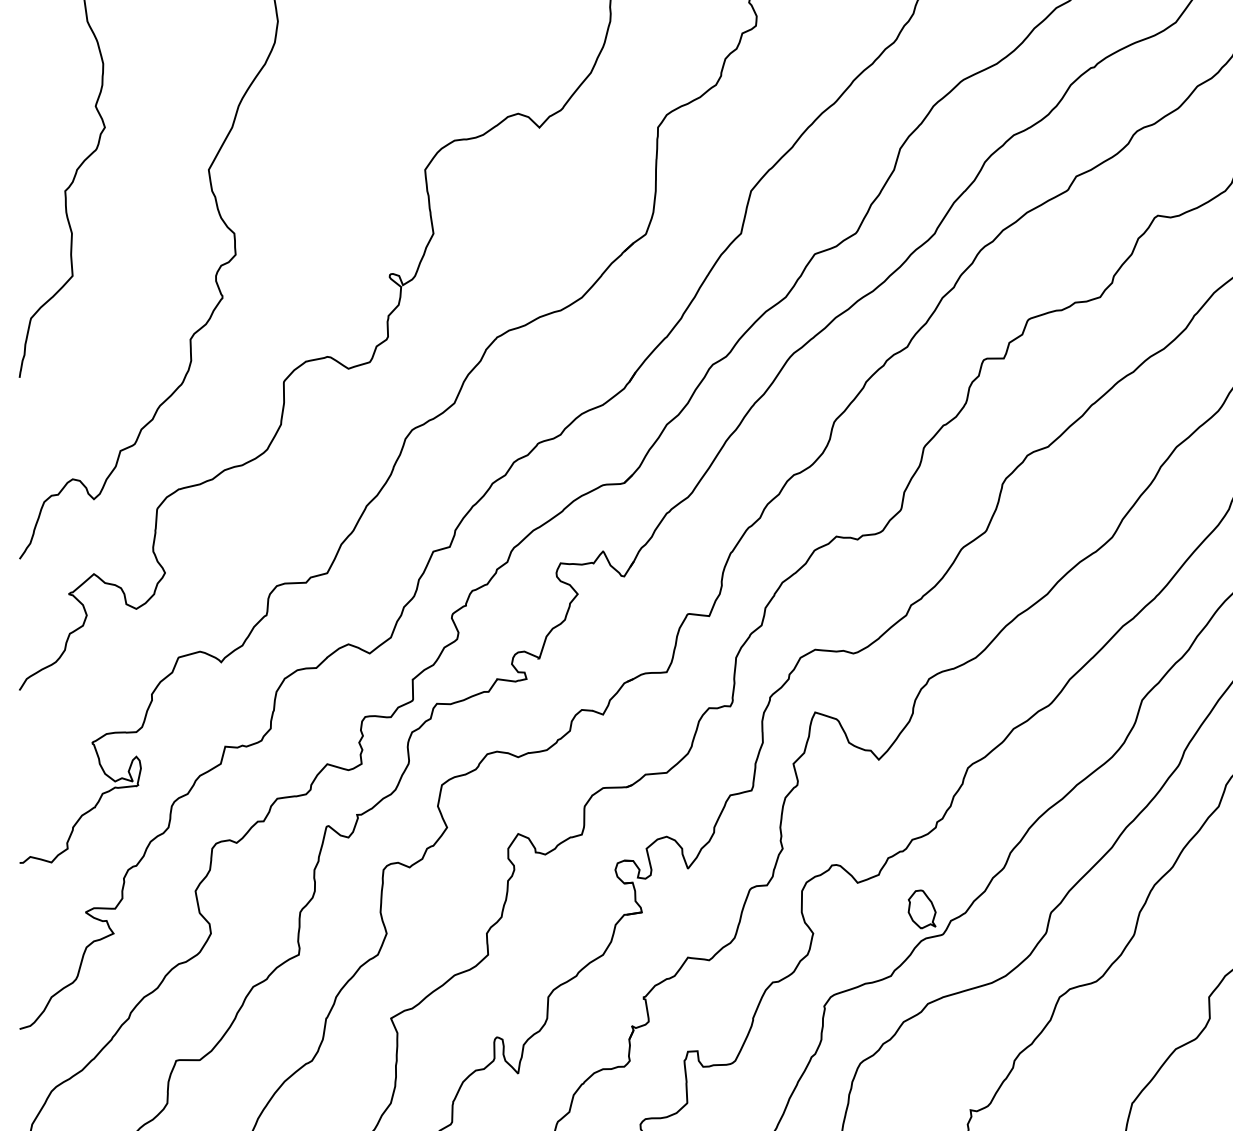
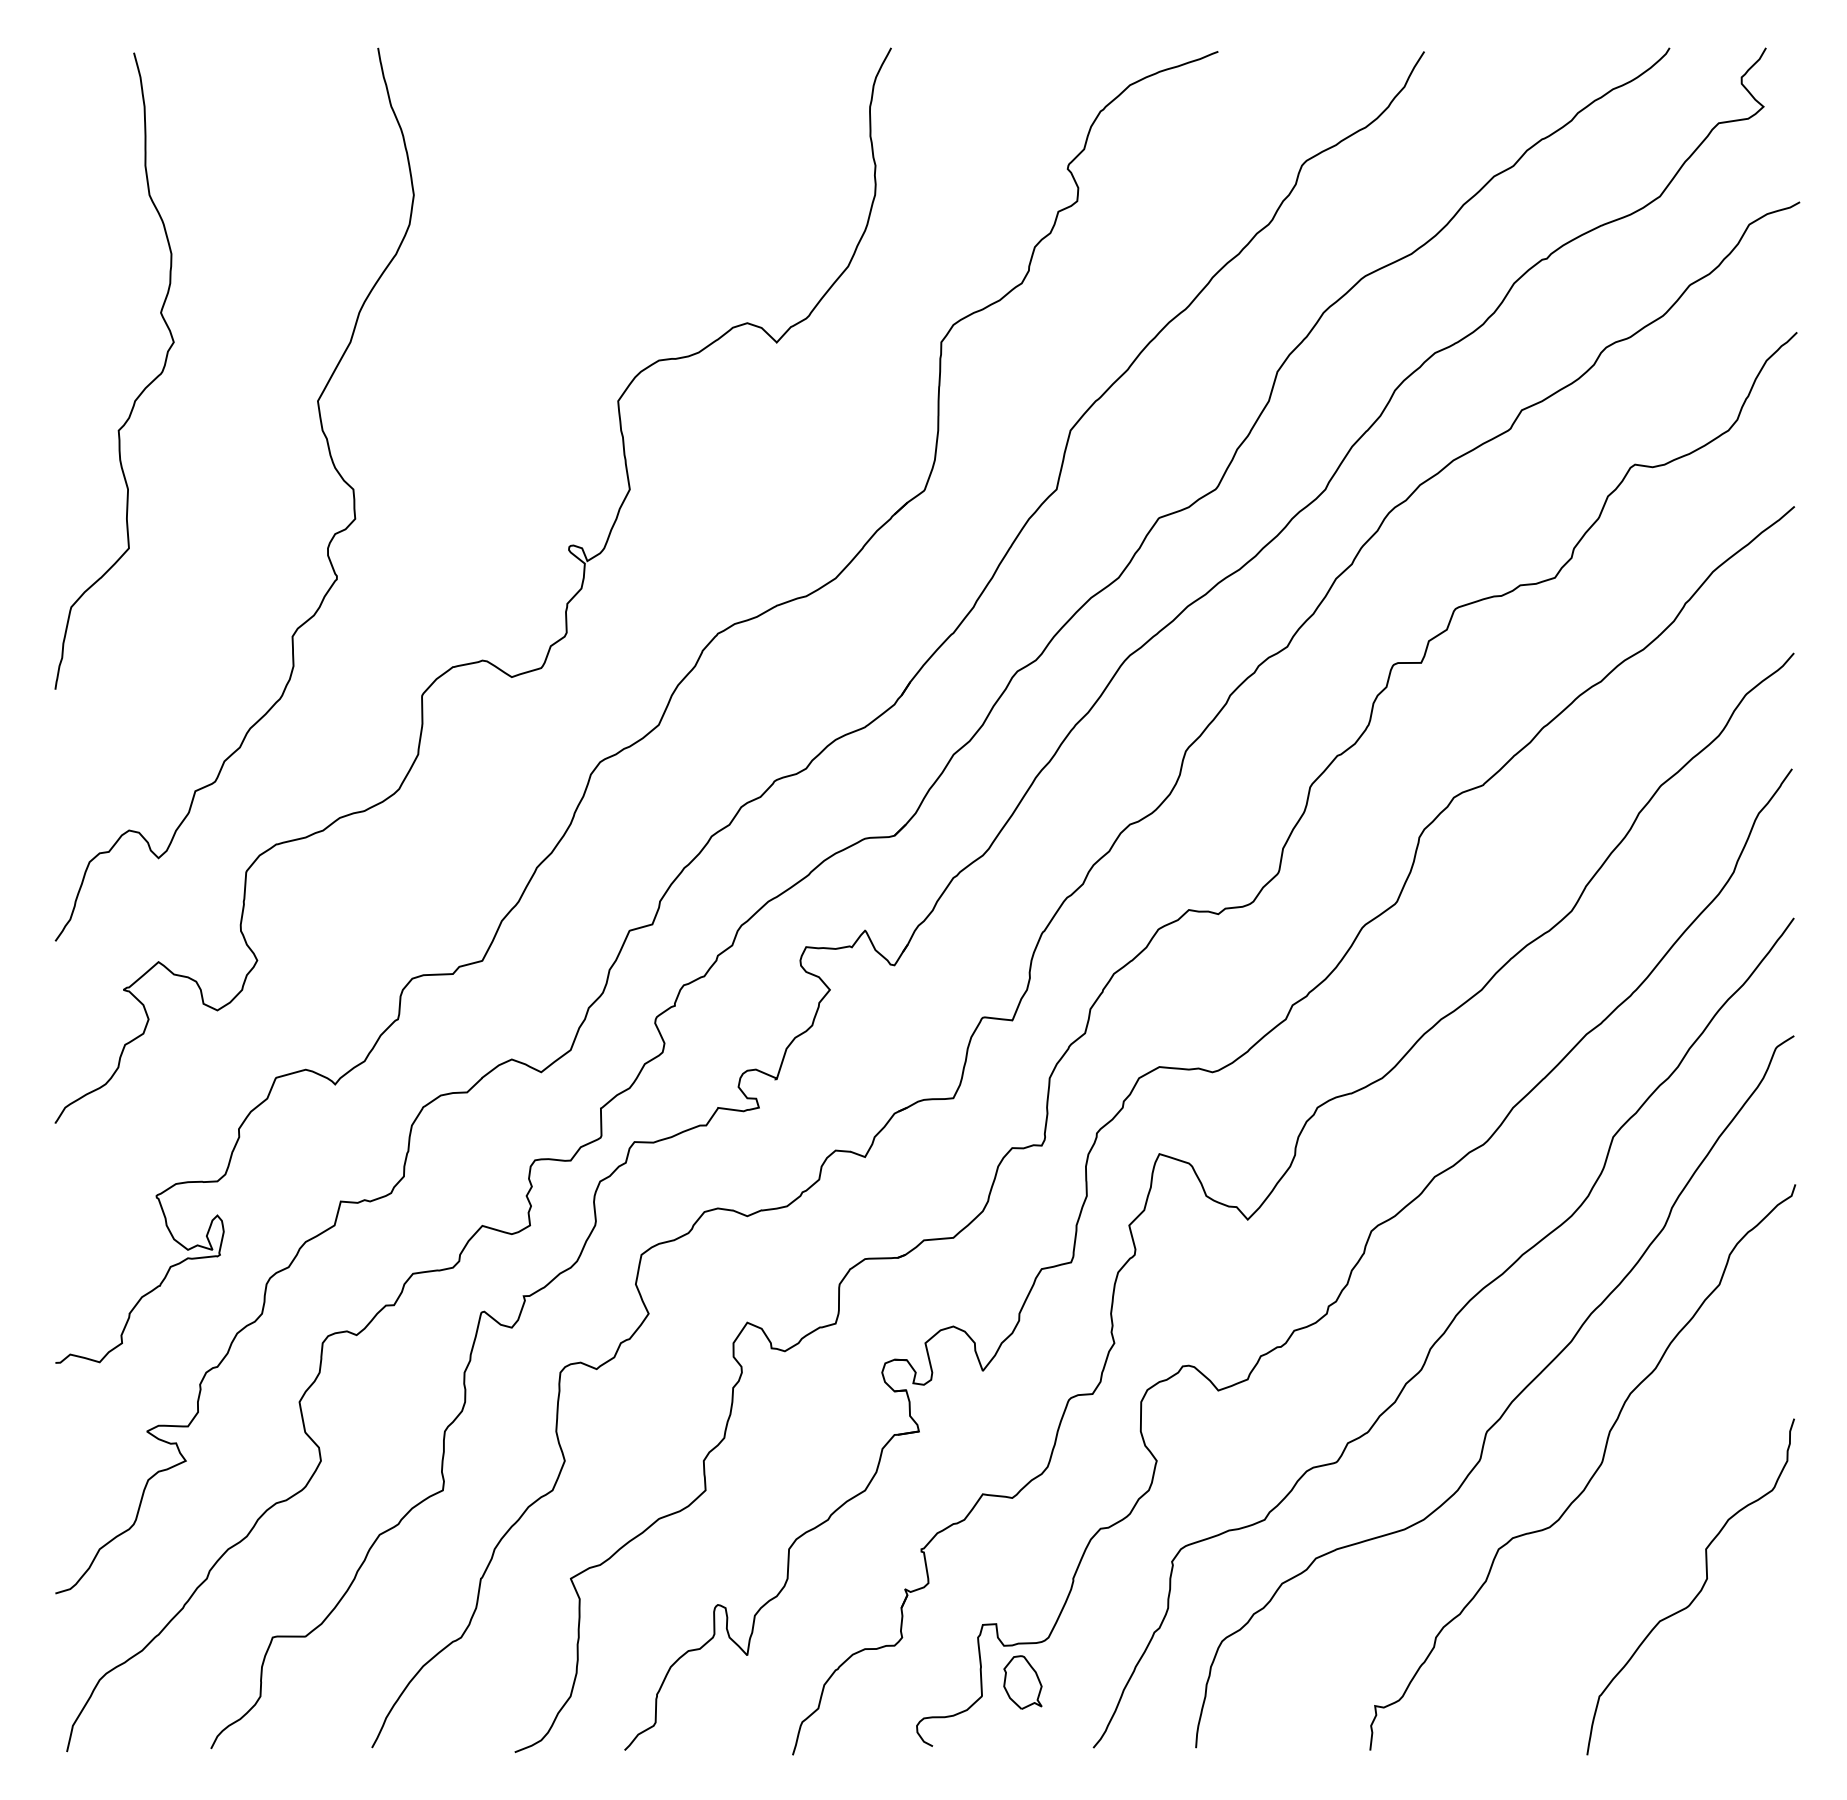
part: (921, 909) -> (1022, 1682), moved

